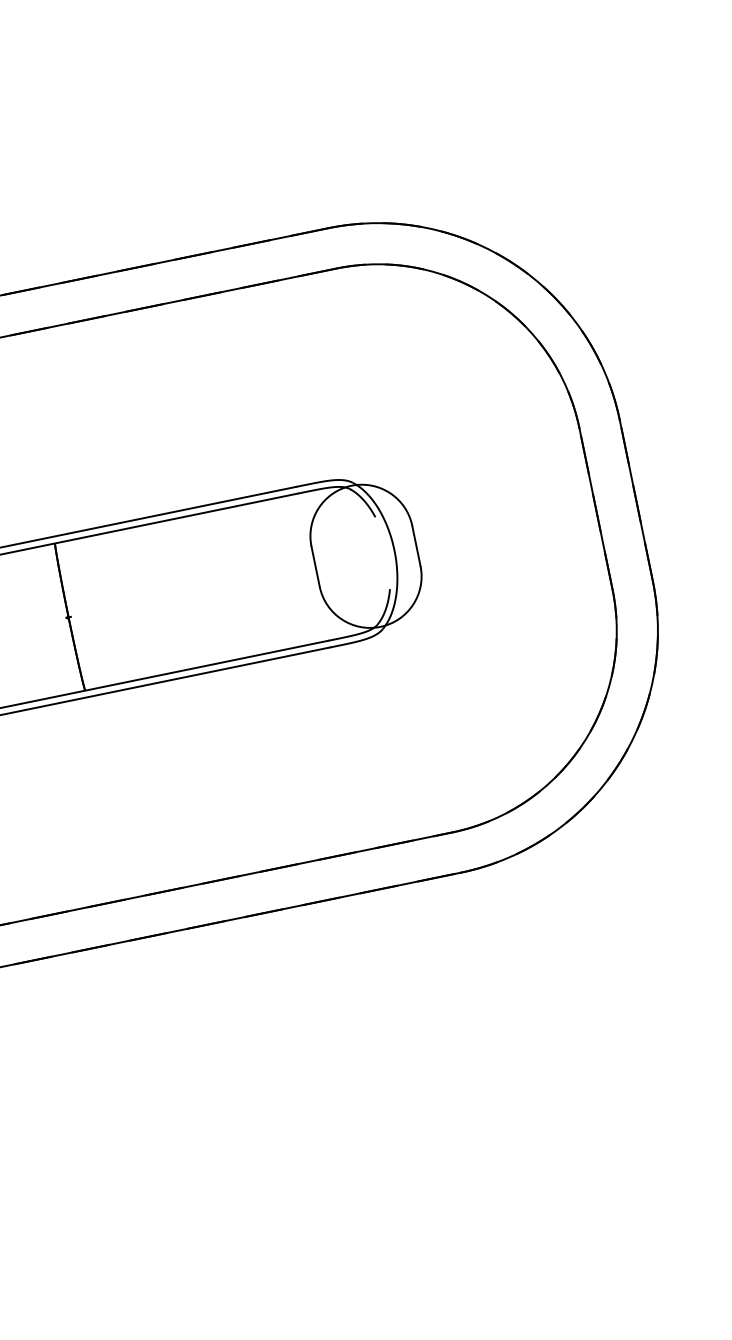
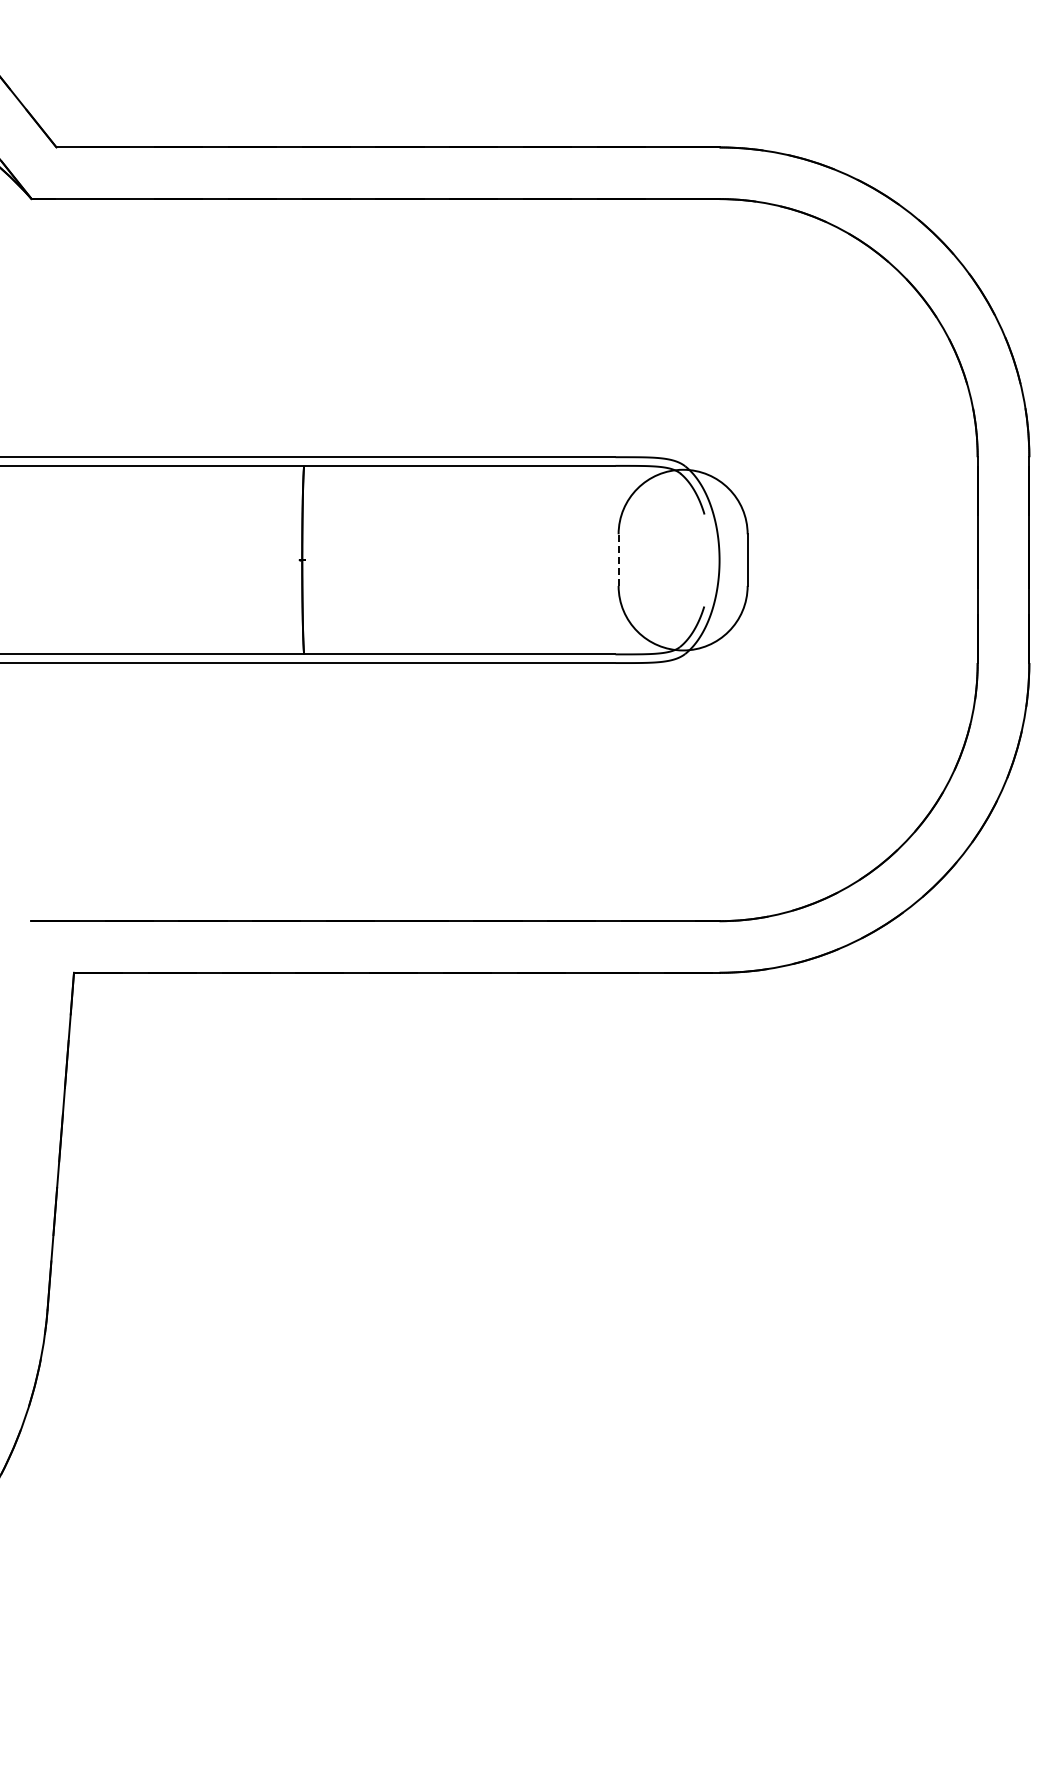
line: (315, 566) -> (618, 560), solid -> dashed

